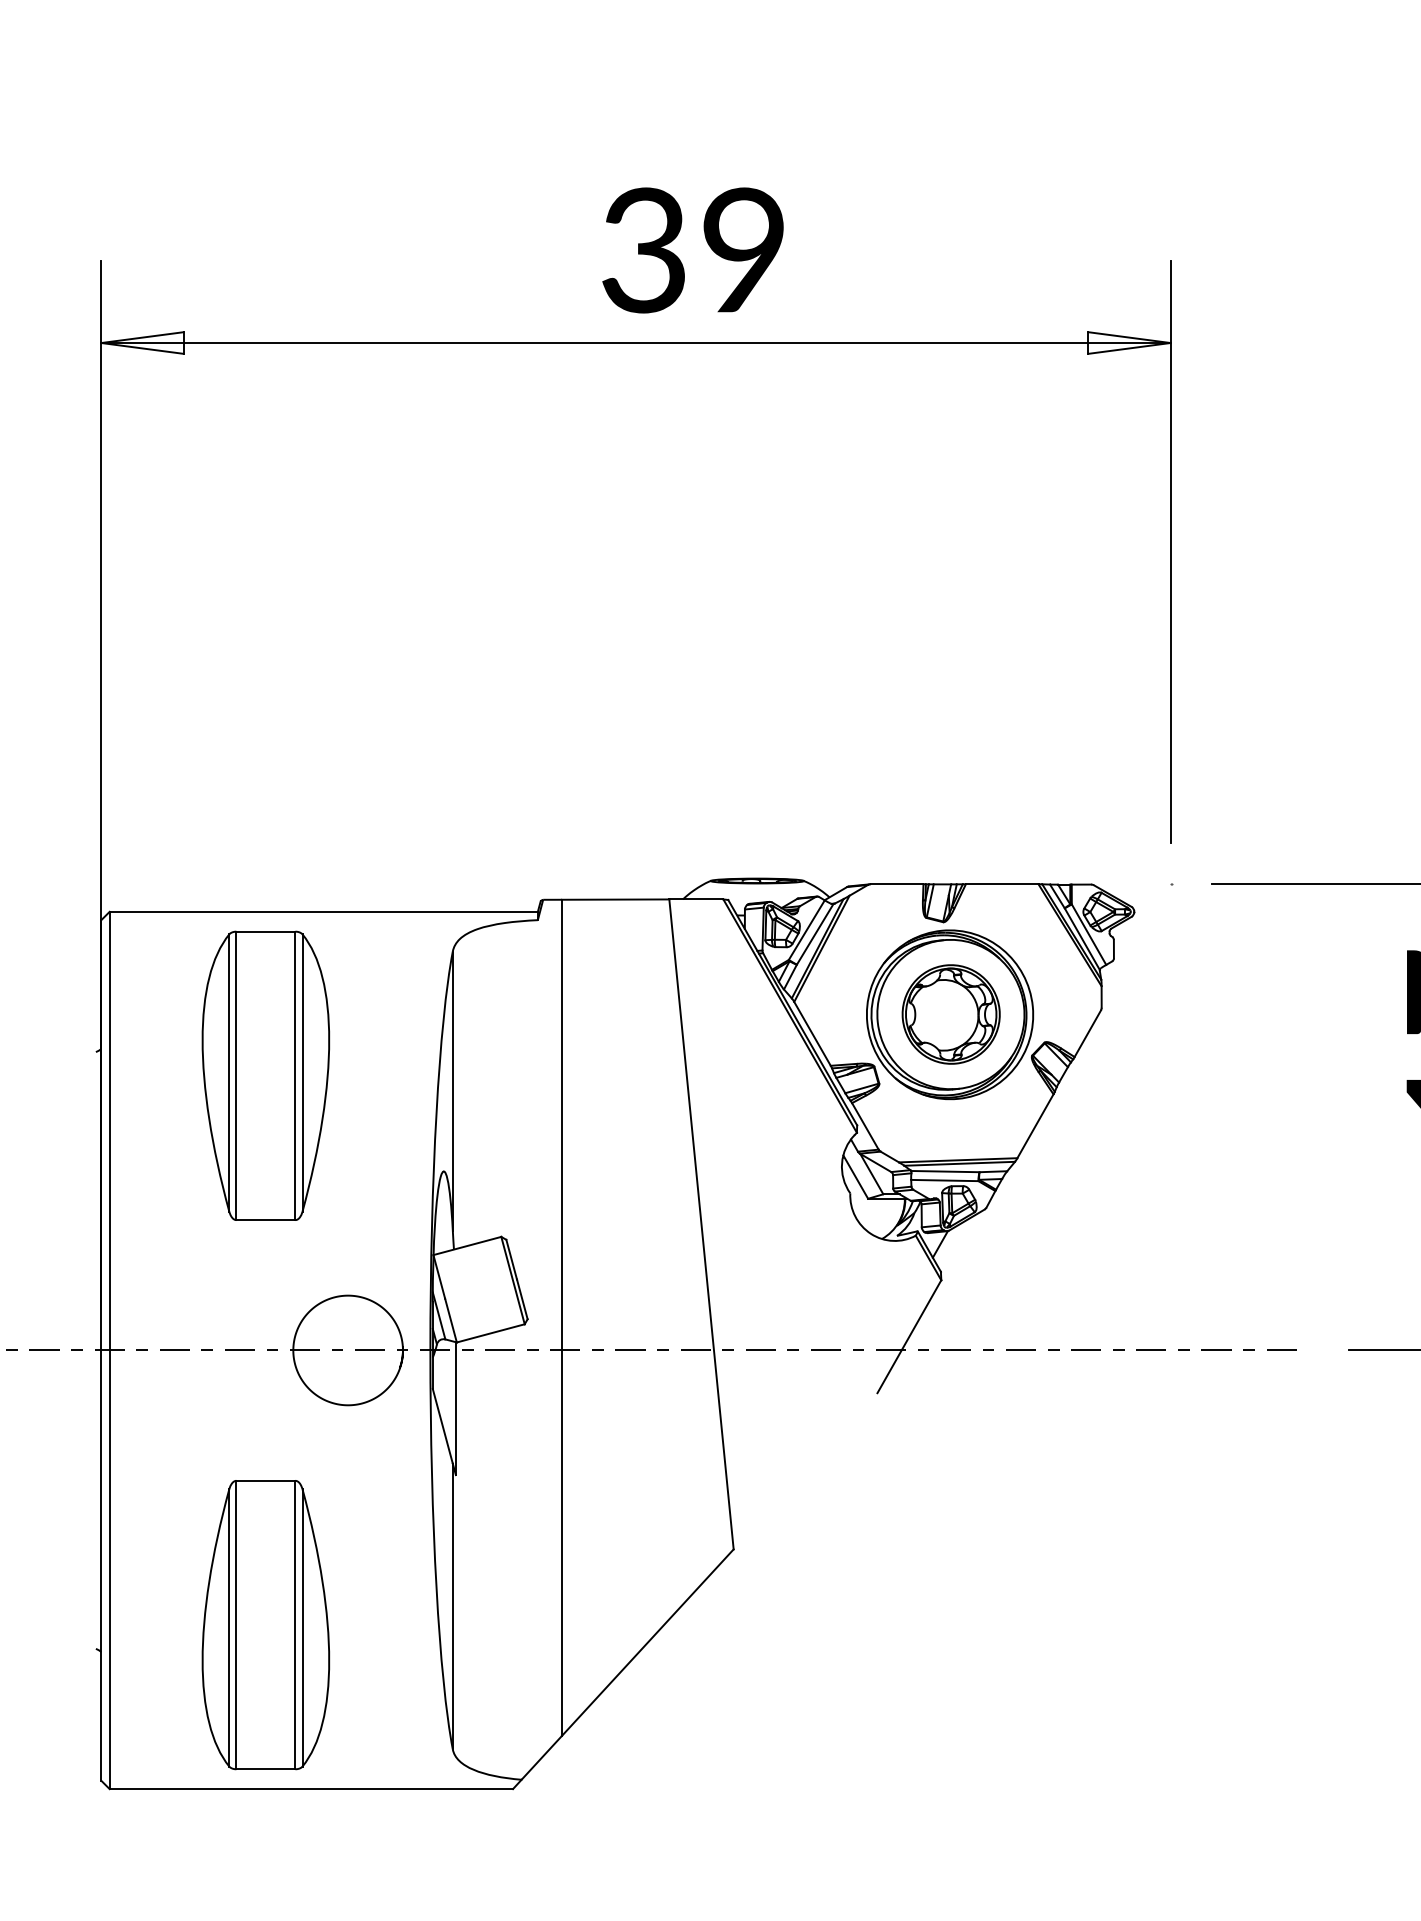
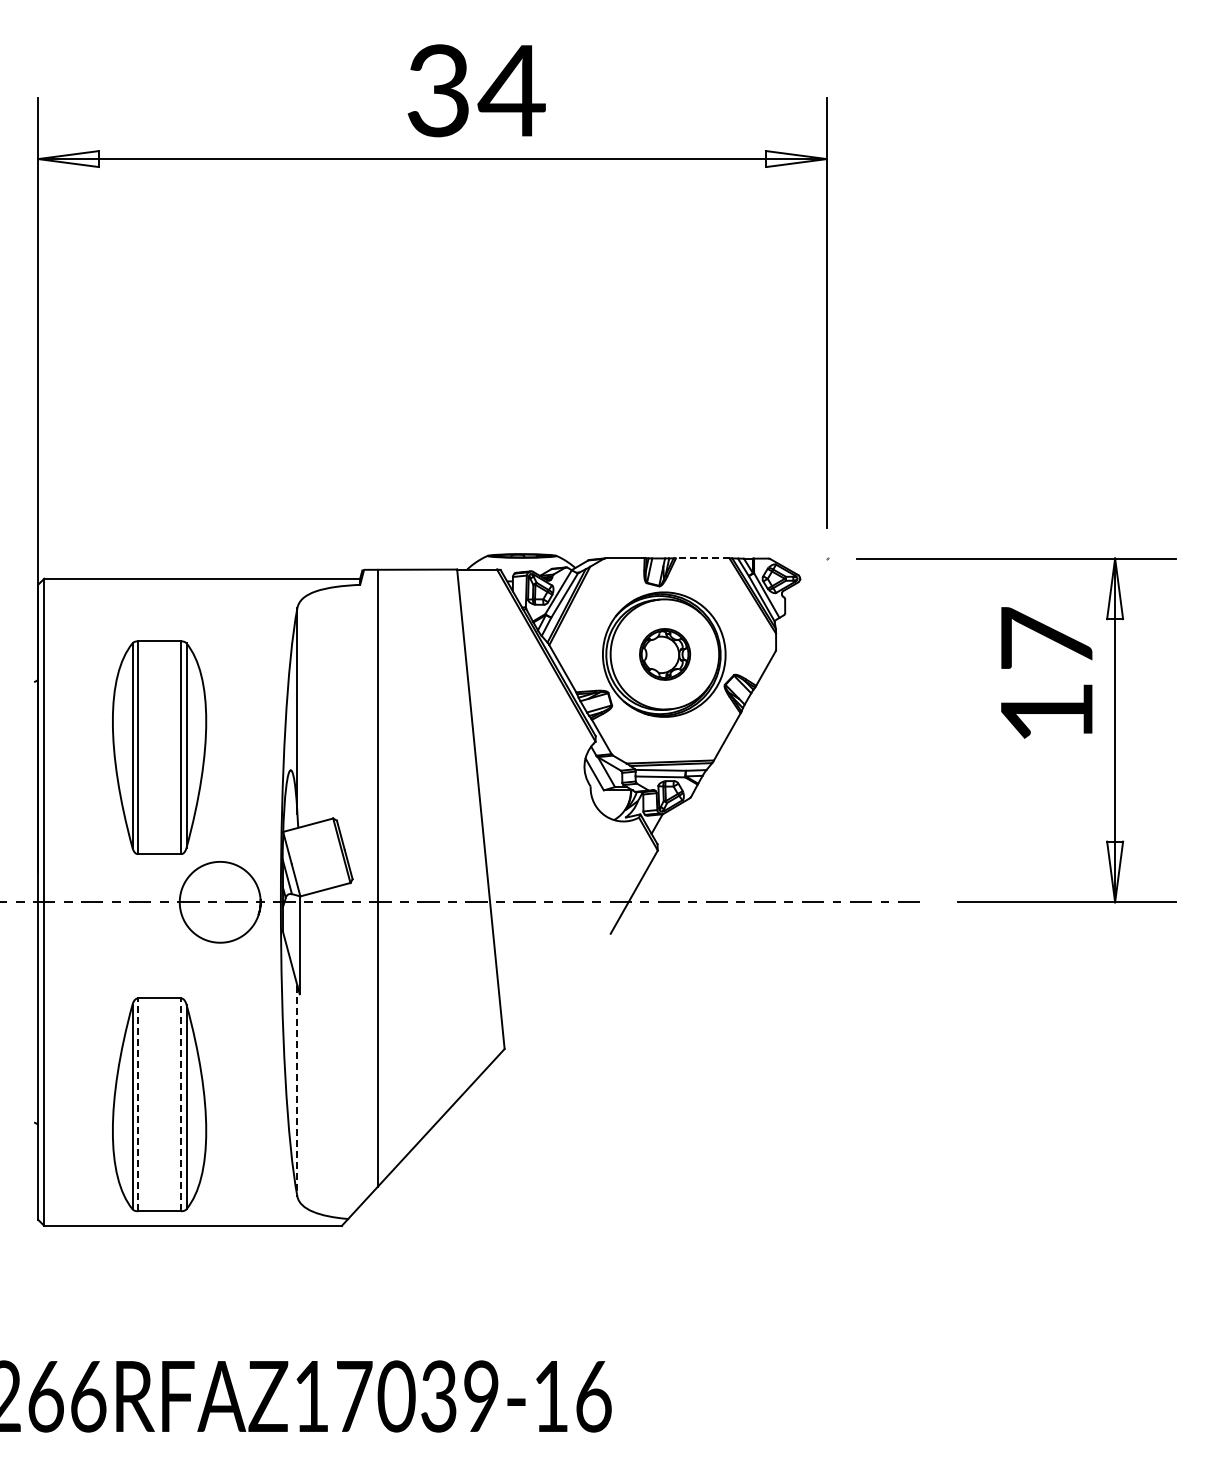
text: (742, 250) -> (511, 90), 39 -> 34
line: (1001, 884) -> (702, 558), solid -> dashed
part: (950, 1014) -> (664, 654), size x0.7
part: (265, 1075) -> (159, 747), moved
line: (452, 1606) -> (297, 1091), solid -> dashed
line: (236, 1624) -> (137, 1104), solid -> dashed
line: (295, 1624) -> (181, 1104), solid -> dashed

